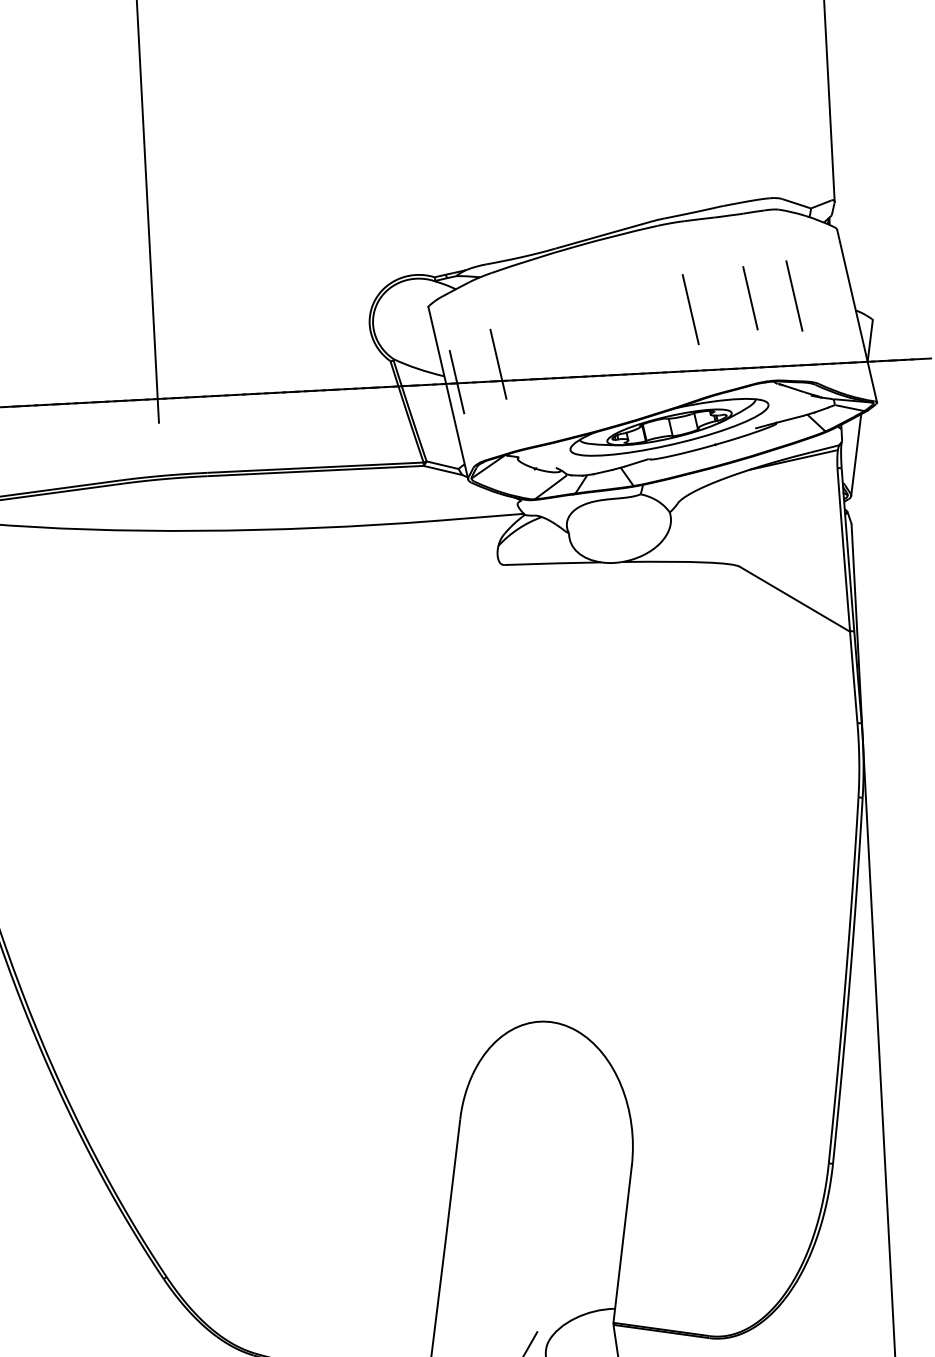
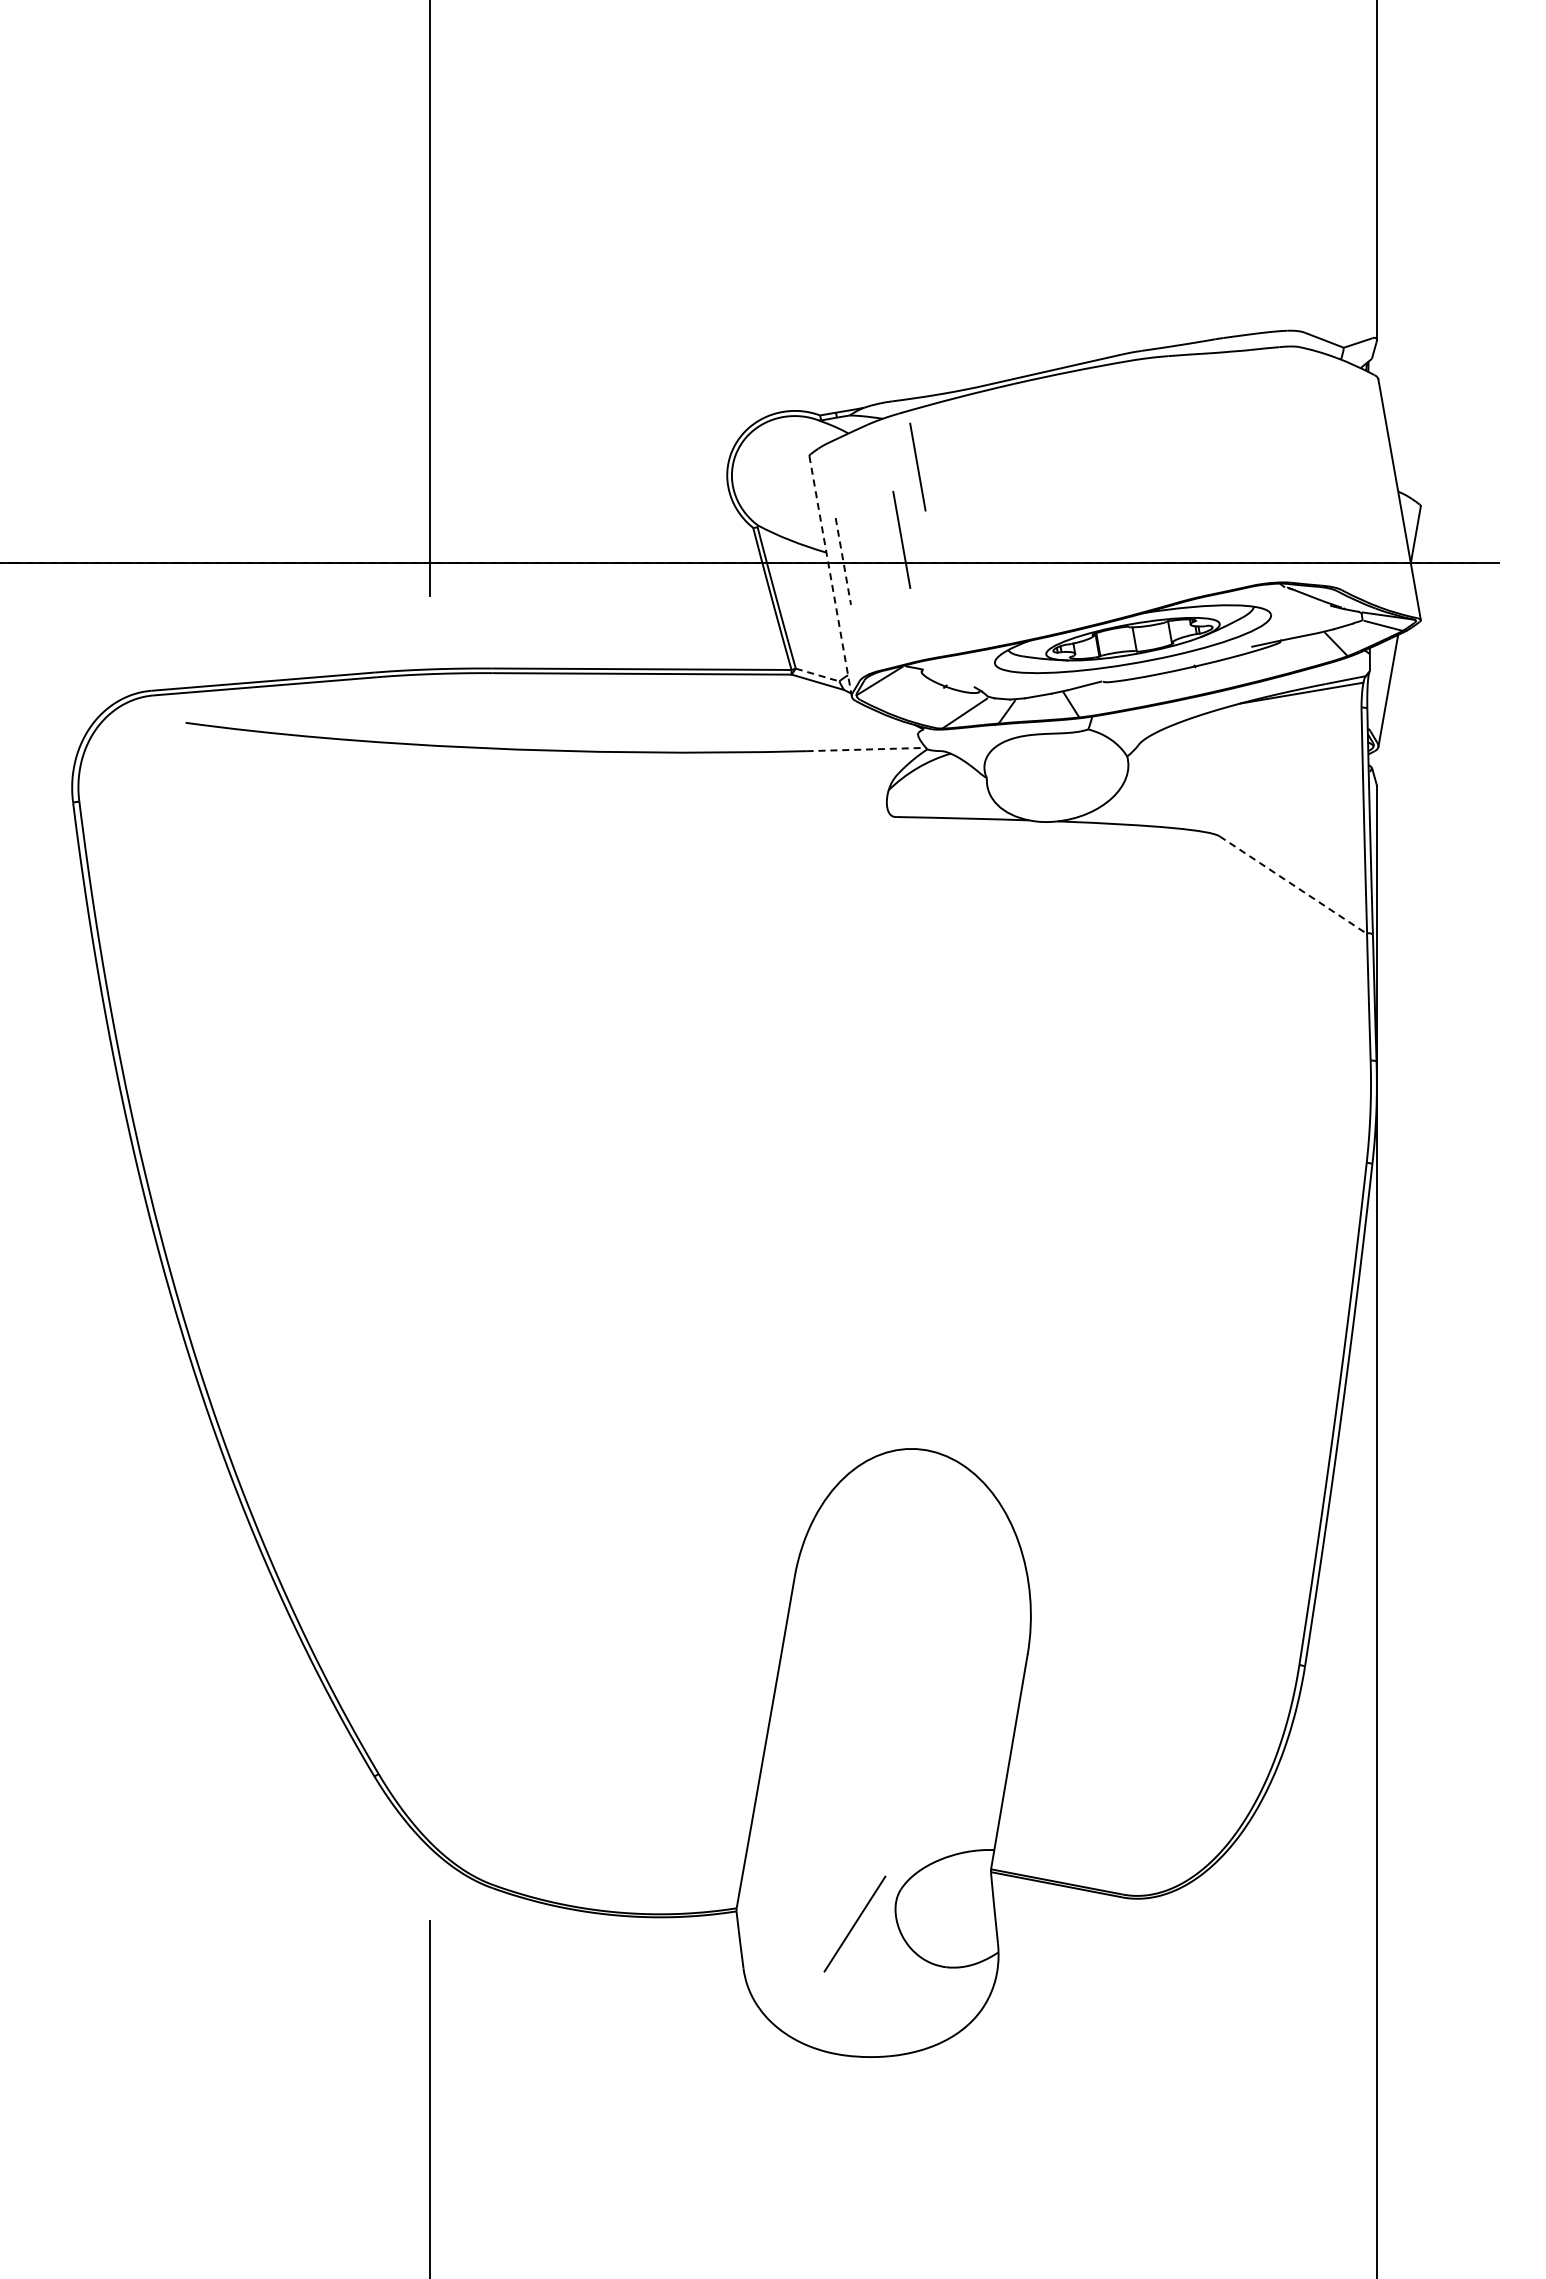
line: (794, 295) -> (1314, 466), removed
line: (750, 297) -> (917, 466), moved
line: (690, 309) -> (1170, 478), removed
line: (457, 382) -> (843, 562), solid -> dashed
line: (448, 393) -> (830, 576), solid -> dashed
line: (442, 465) -> (817, 675), solid -> dashed
line: (480, 517) -> (866, 749), solid -> dashed
line: (794, 599) -> (1293, 885), solid -> dashed

